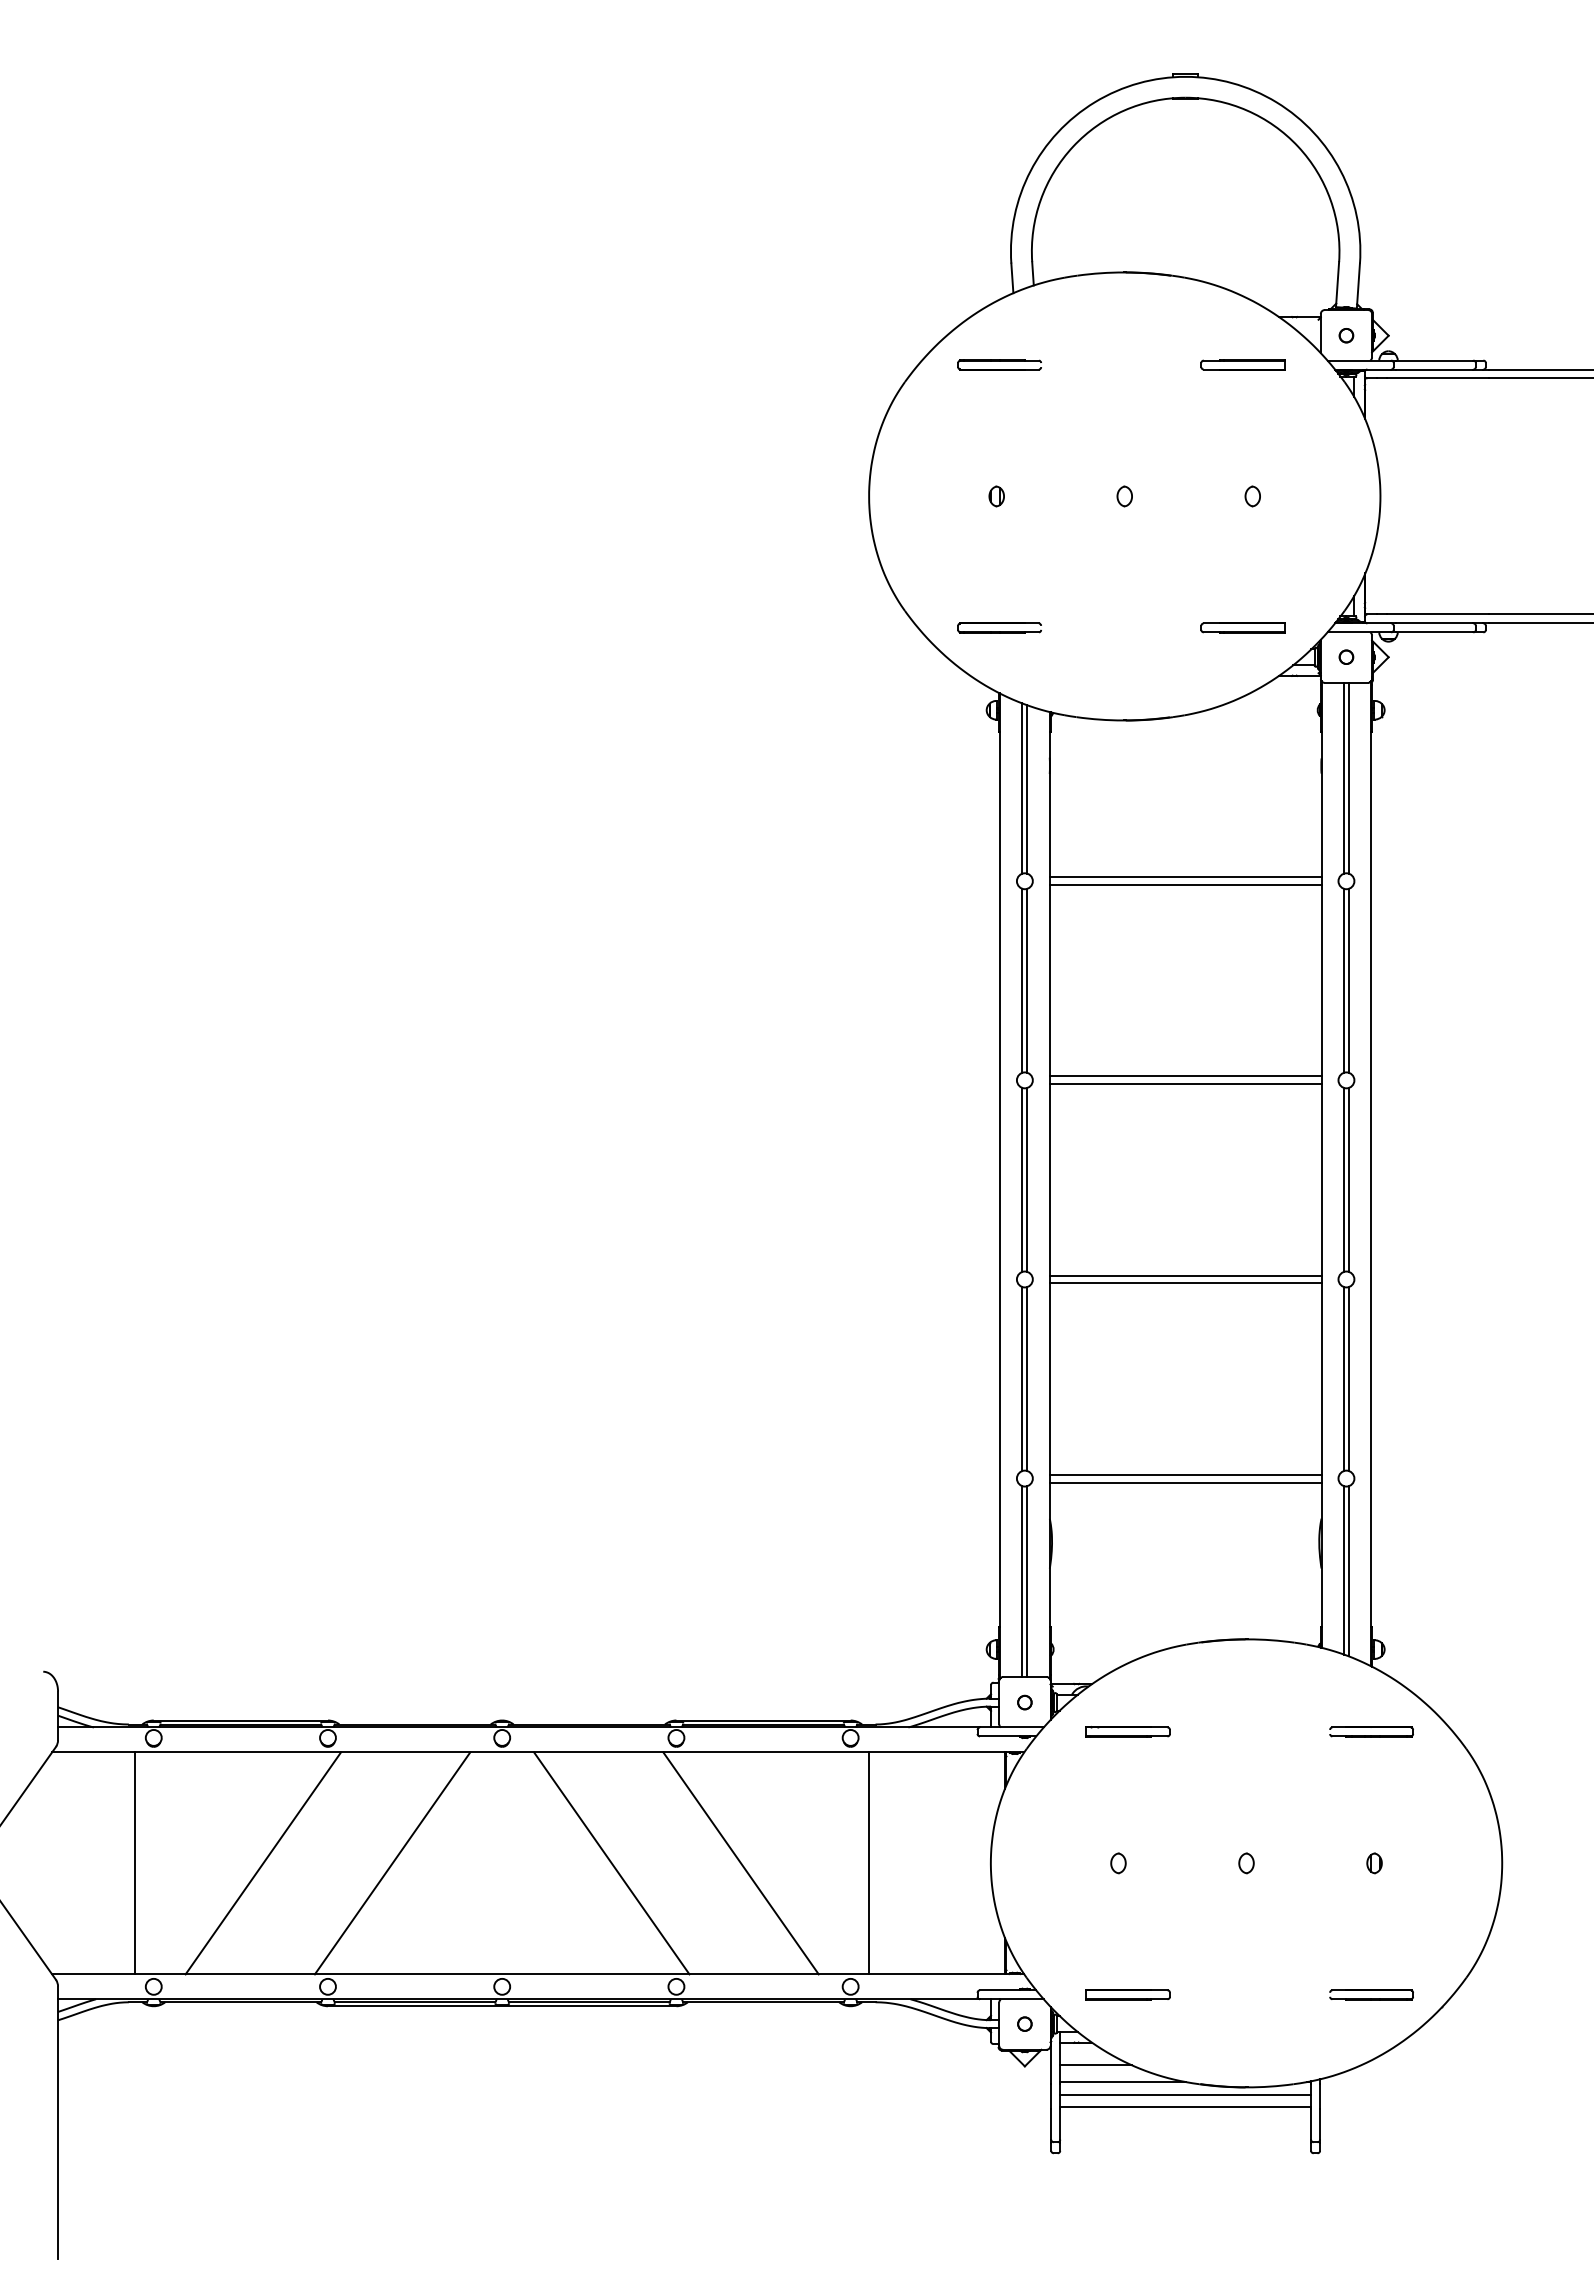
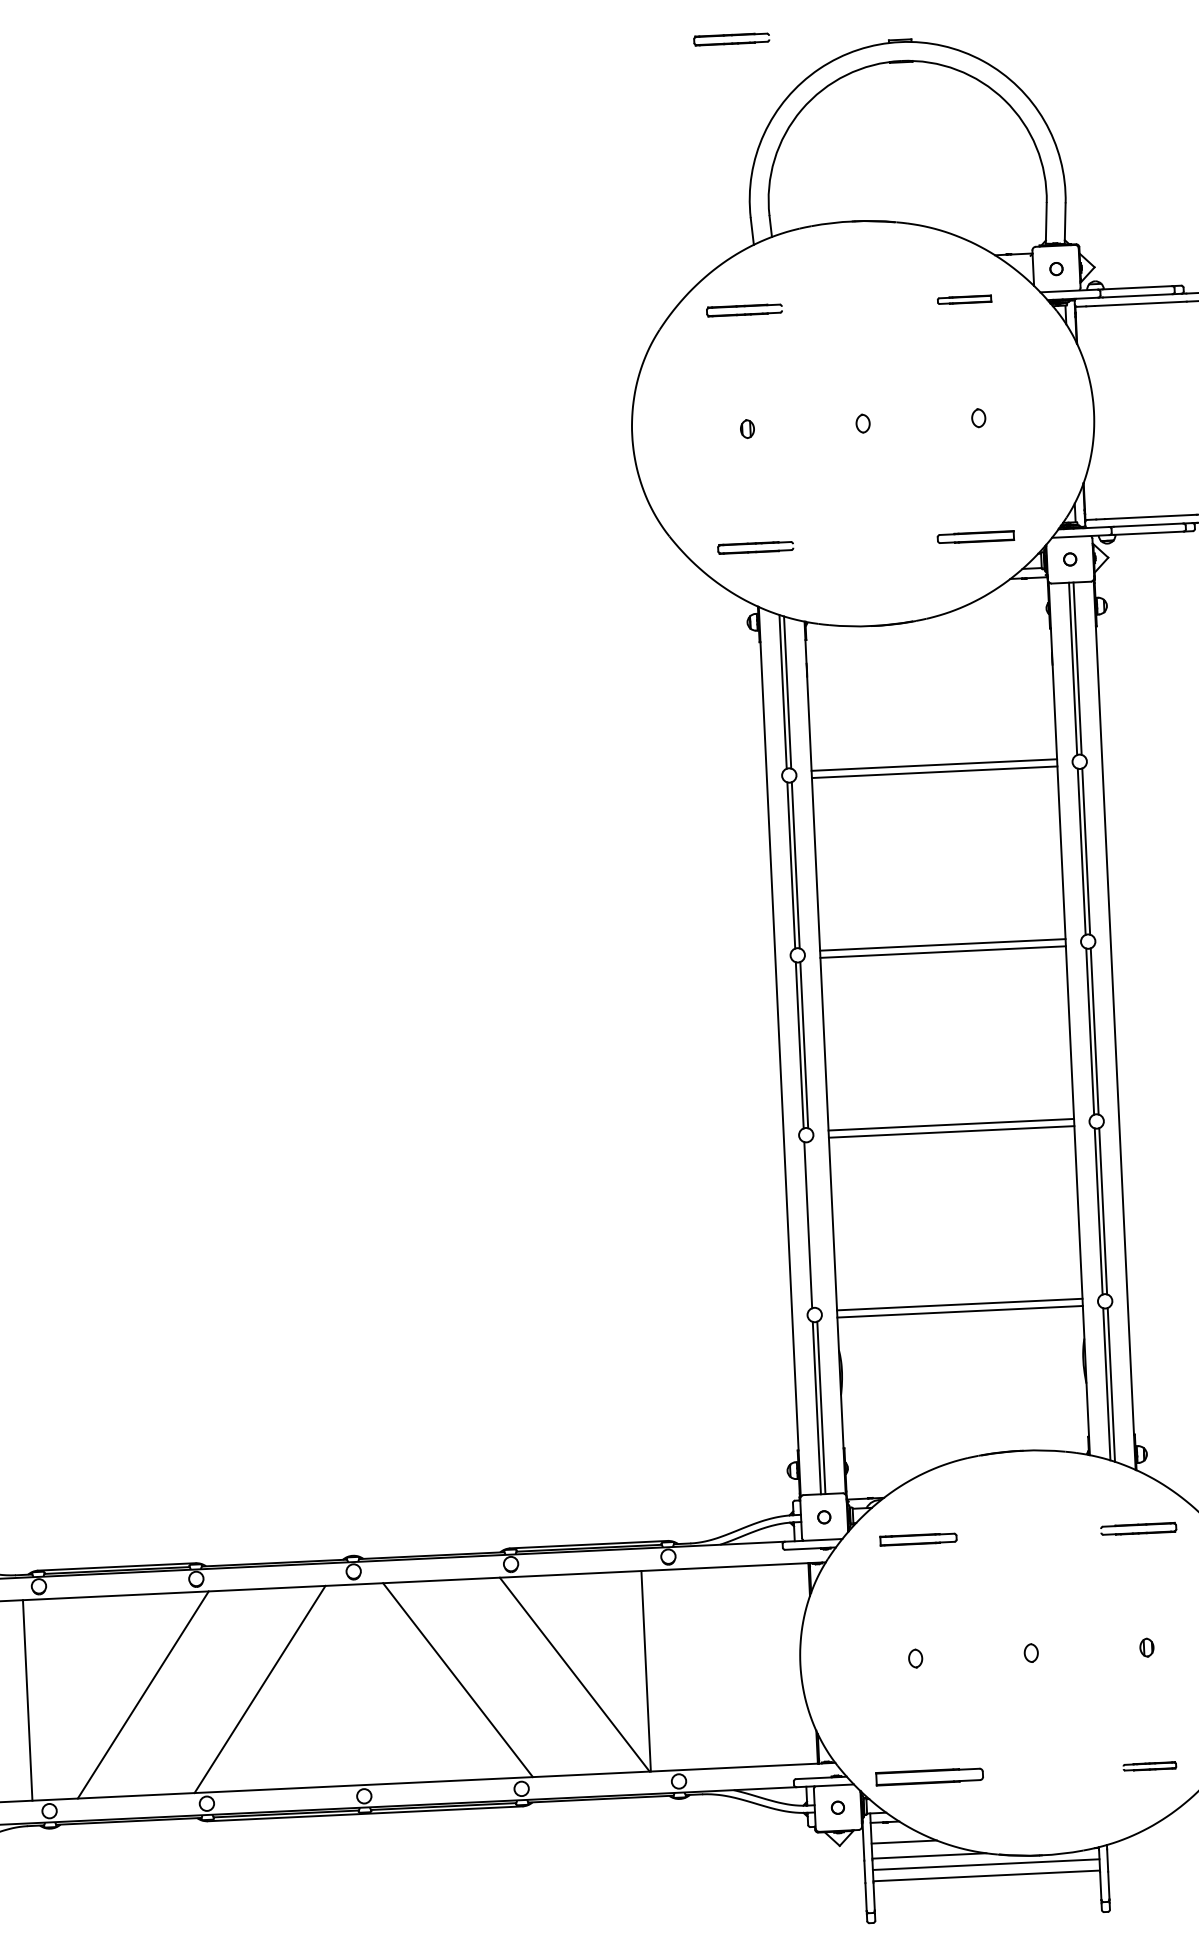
part: (999, 64) -> (731, 38), added
part: (1242, 364) -> (963, 299), size x0.7
line: (1027, 1379) -> (812, 1225), removed
line: (869, 1863) -> (646, 1671), moved
part: (1127, 1994) -> (929, 1776), size x1.4
part: (1371, 1994) -> (1149, 1766), size x0.7

